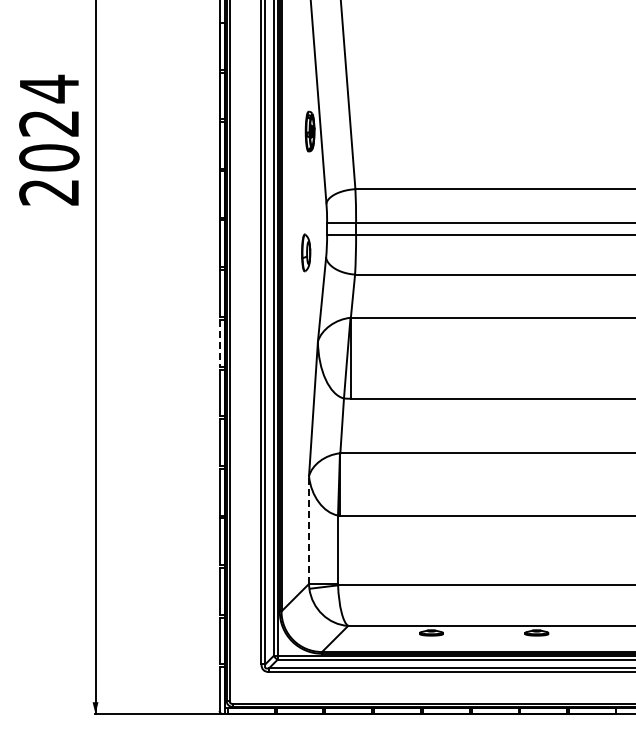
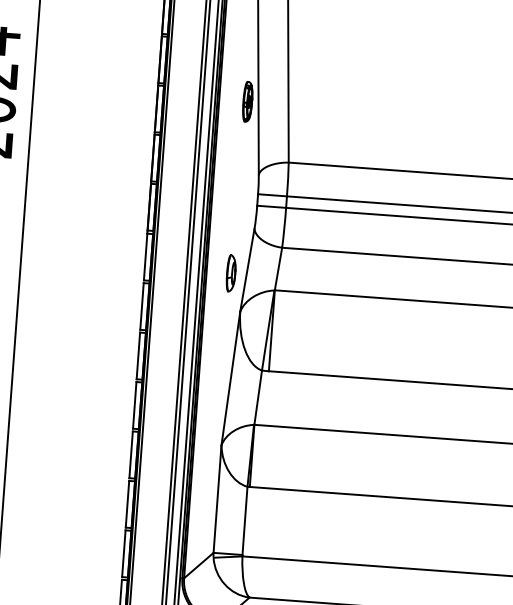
part: (306, 252) -> (231, 273), moved
line: (219, 343) -> (141, 306), dashed -> solid
line: (309, 530) -> (217, 499), dashed -> solid

